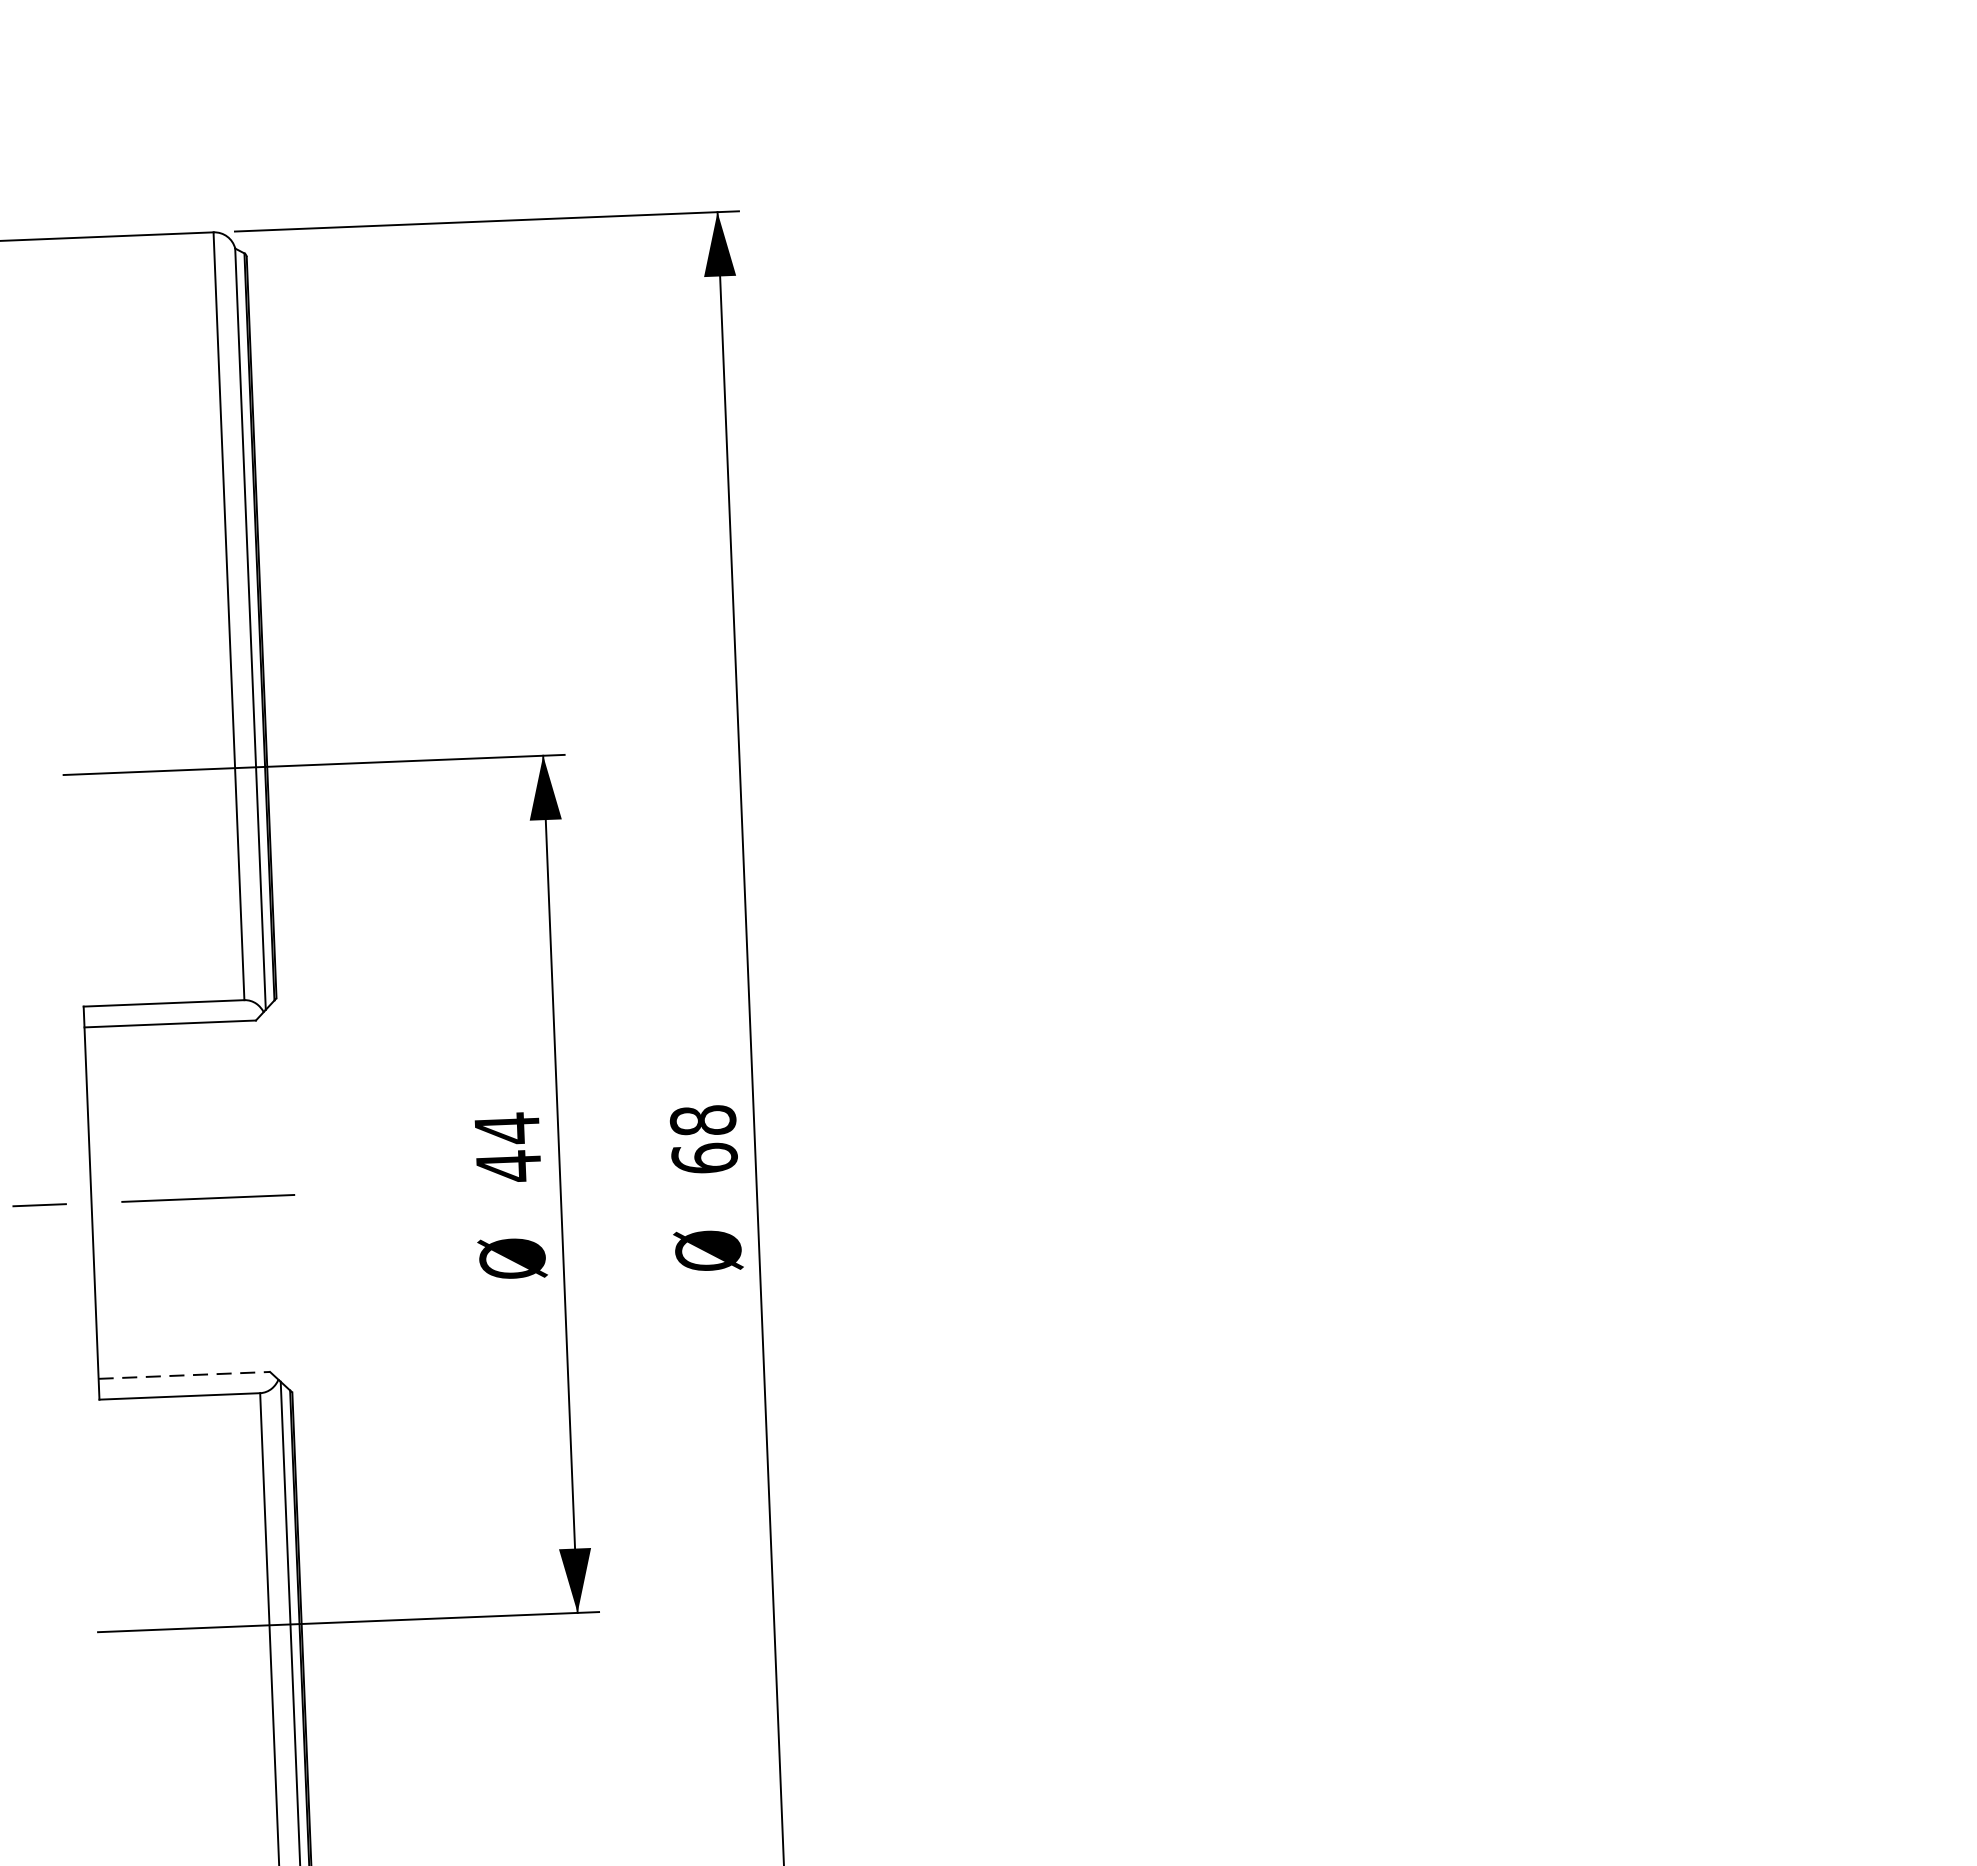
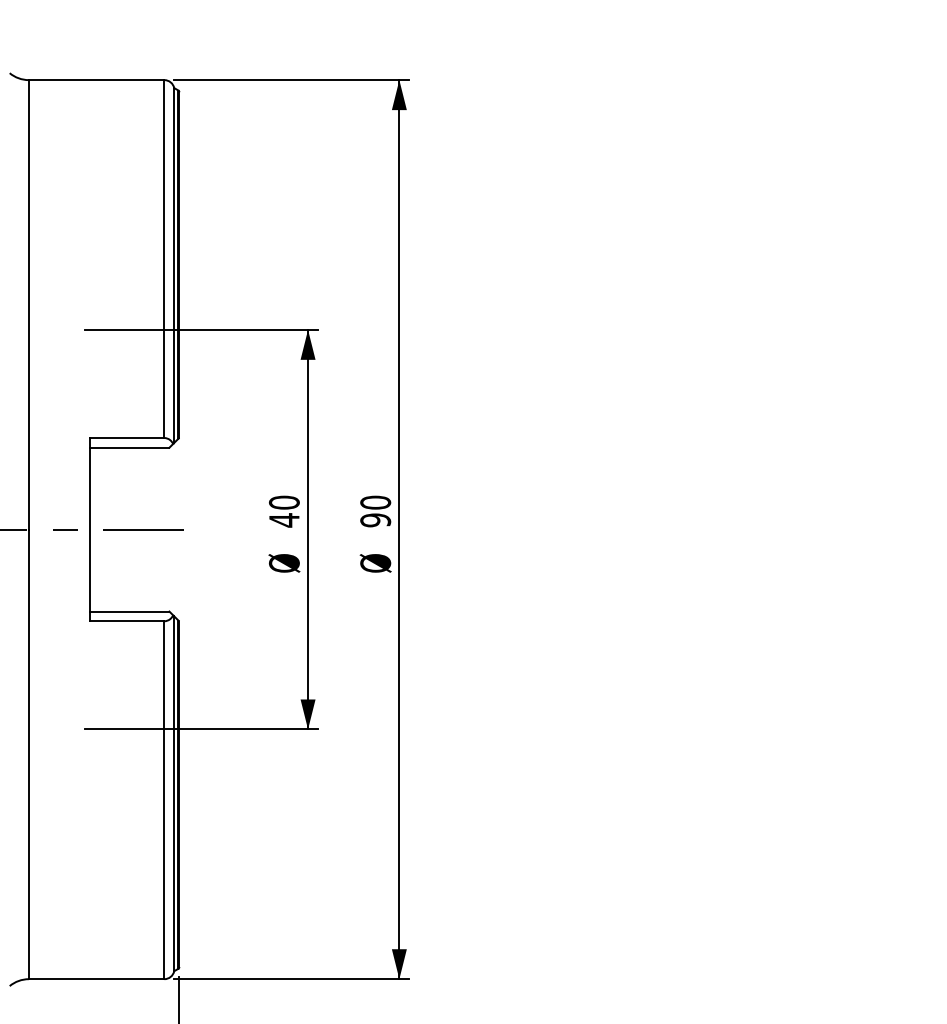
text: (505, 1128) -> (283, 502), 44 -> 40
text: (703, 1139) -> (375, 511), 68 -> 90
line: (184, 1375) -> (129, 611), dashed -> solid

